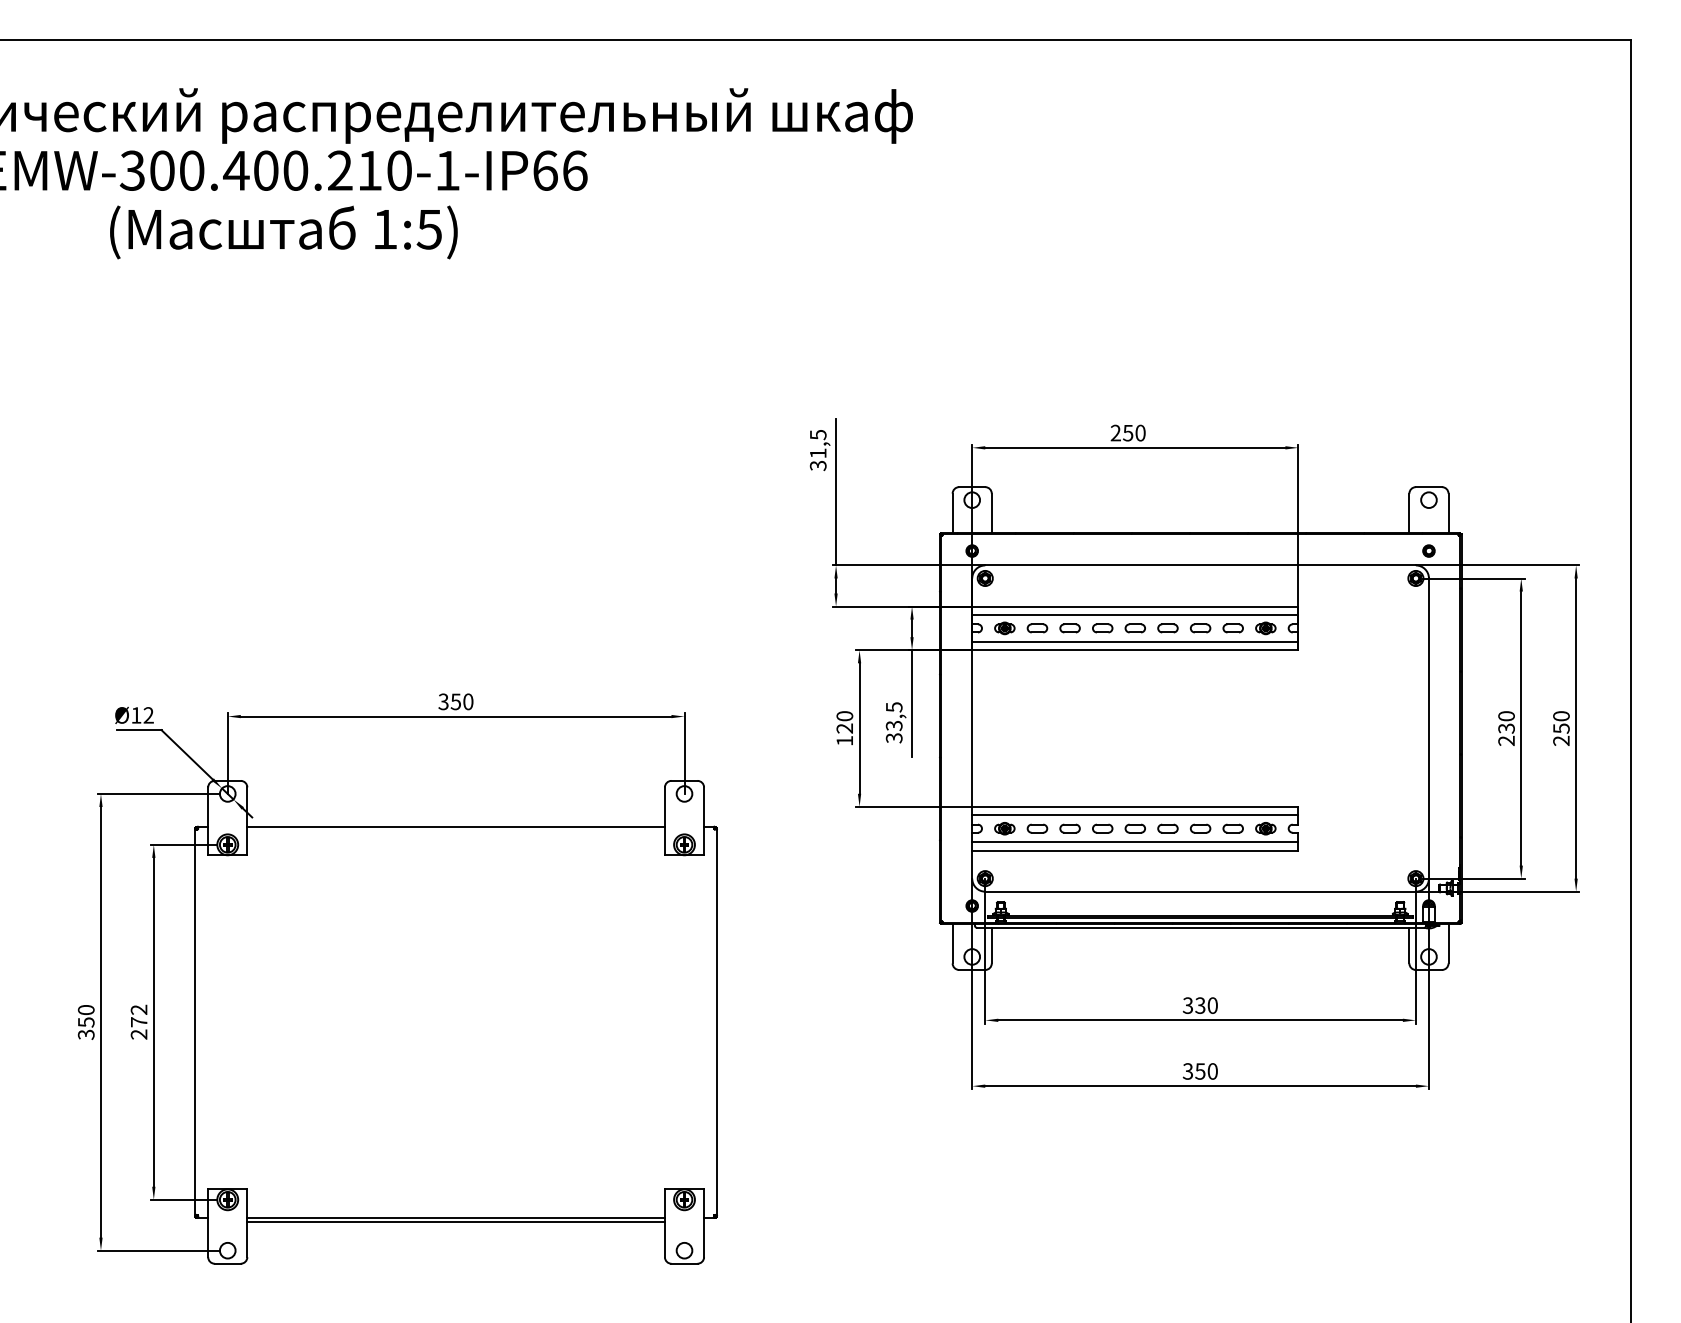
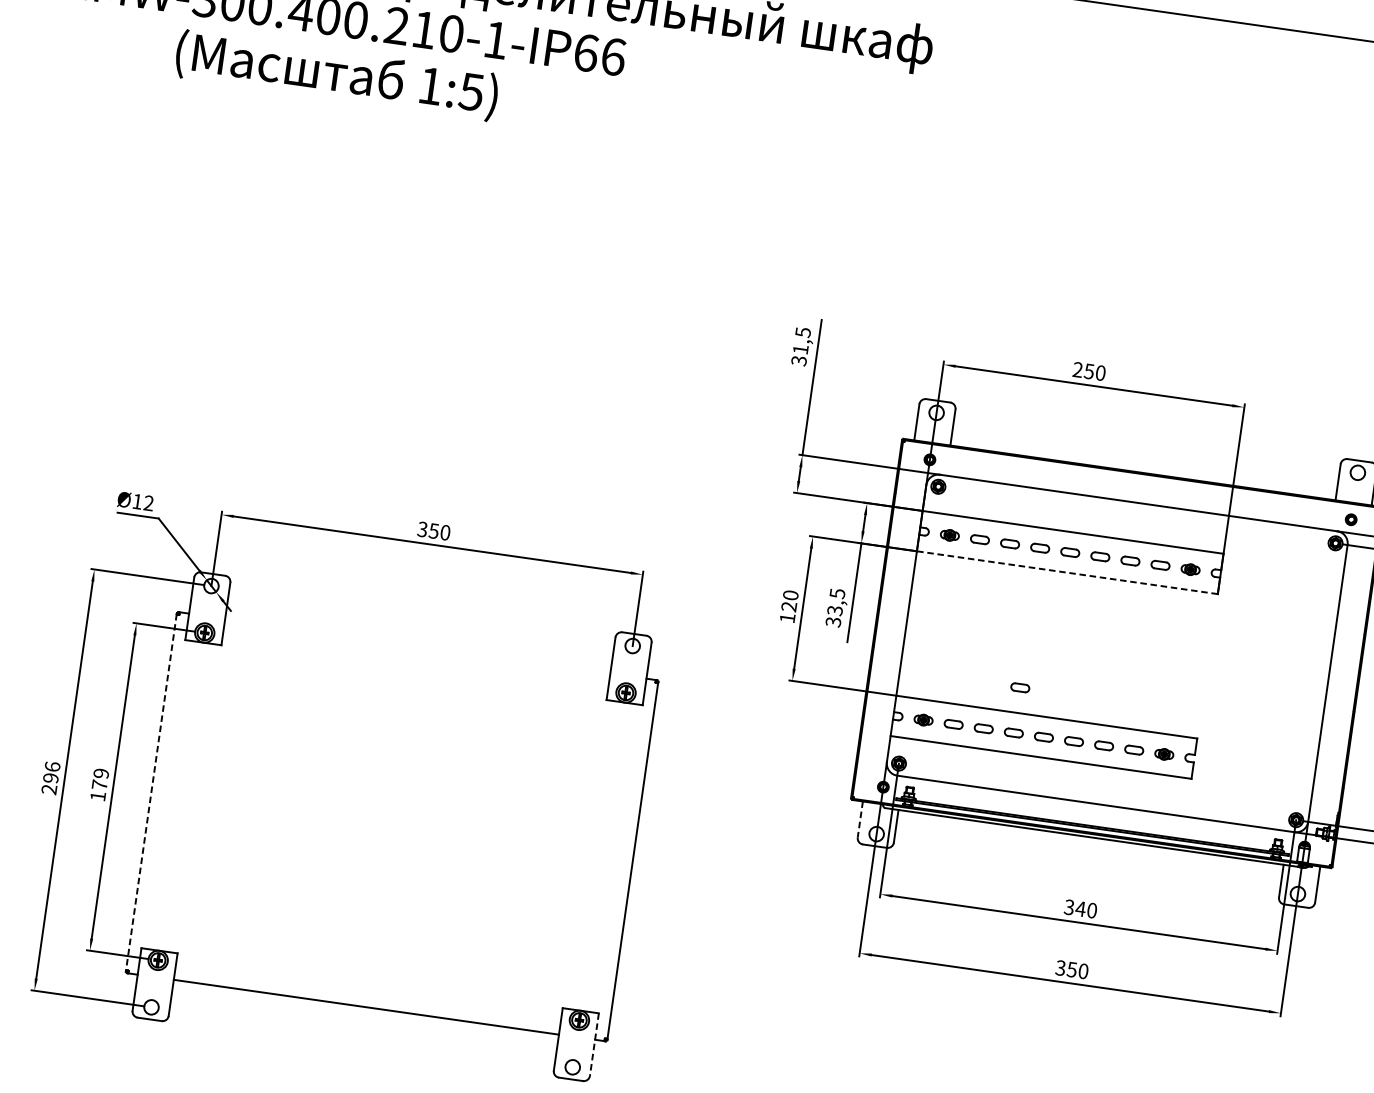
line: (1135, 615) -> (1072, 540), removed
line: (1135, 641) -> (1068, 564), removed
line: (1134, 650) -> (1066, 572), solid -> dashed
part: (1102, 779) -> (1020, 687), added
line: (1135, 815) -> (1045, 725), removed
line: (455, 826) -> (417, 646), removed
line: (1135, 842) -> (1042, 750), removed
line: (952, 943) -> (860, 819), solid -> dashed
text: (1199, 1005) -> (1079, 908), 330 -> 340
text: (85, 1021) -> (50, 777), 350 -> 296
text: (138, 1021) -> (99, 784), 272 -> 179
line: (195, 1022) -> (151, 792), solid -> dashed
line: (455, 1221) -> (365, 1010), removed
line: (704, 1223) -> (594, 1044), solid -> dashed

